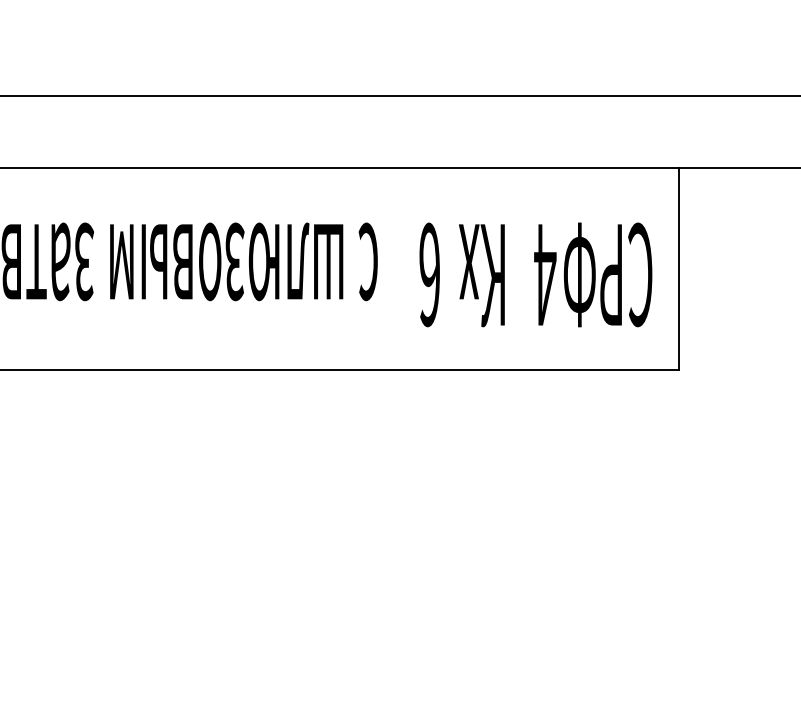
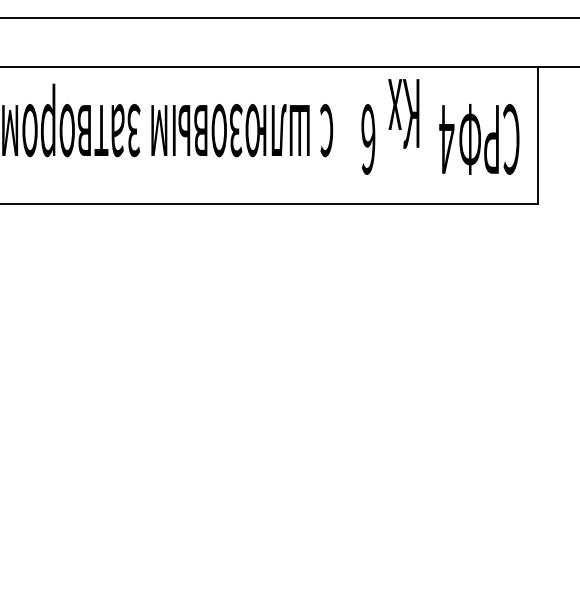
text: (481, 275) -> (403, 113), moved

